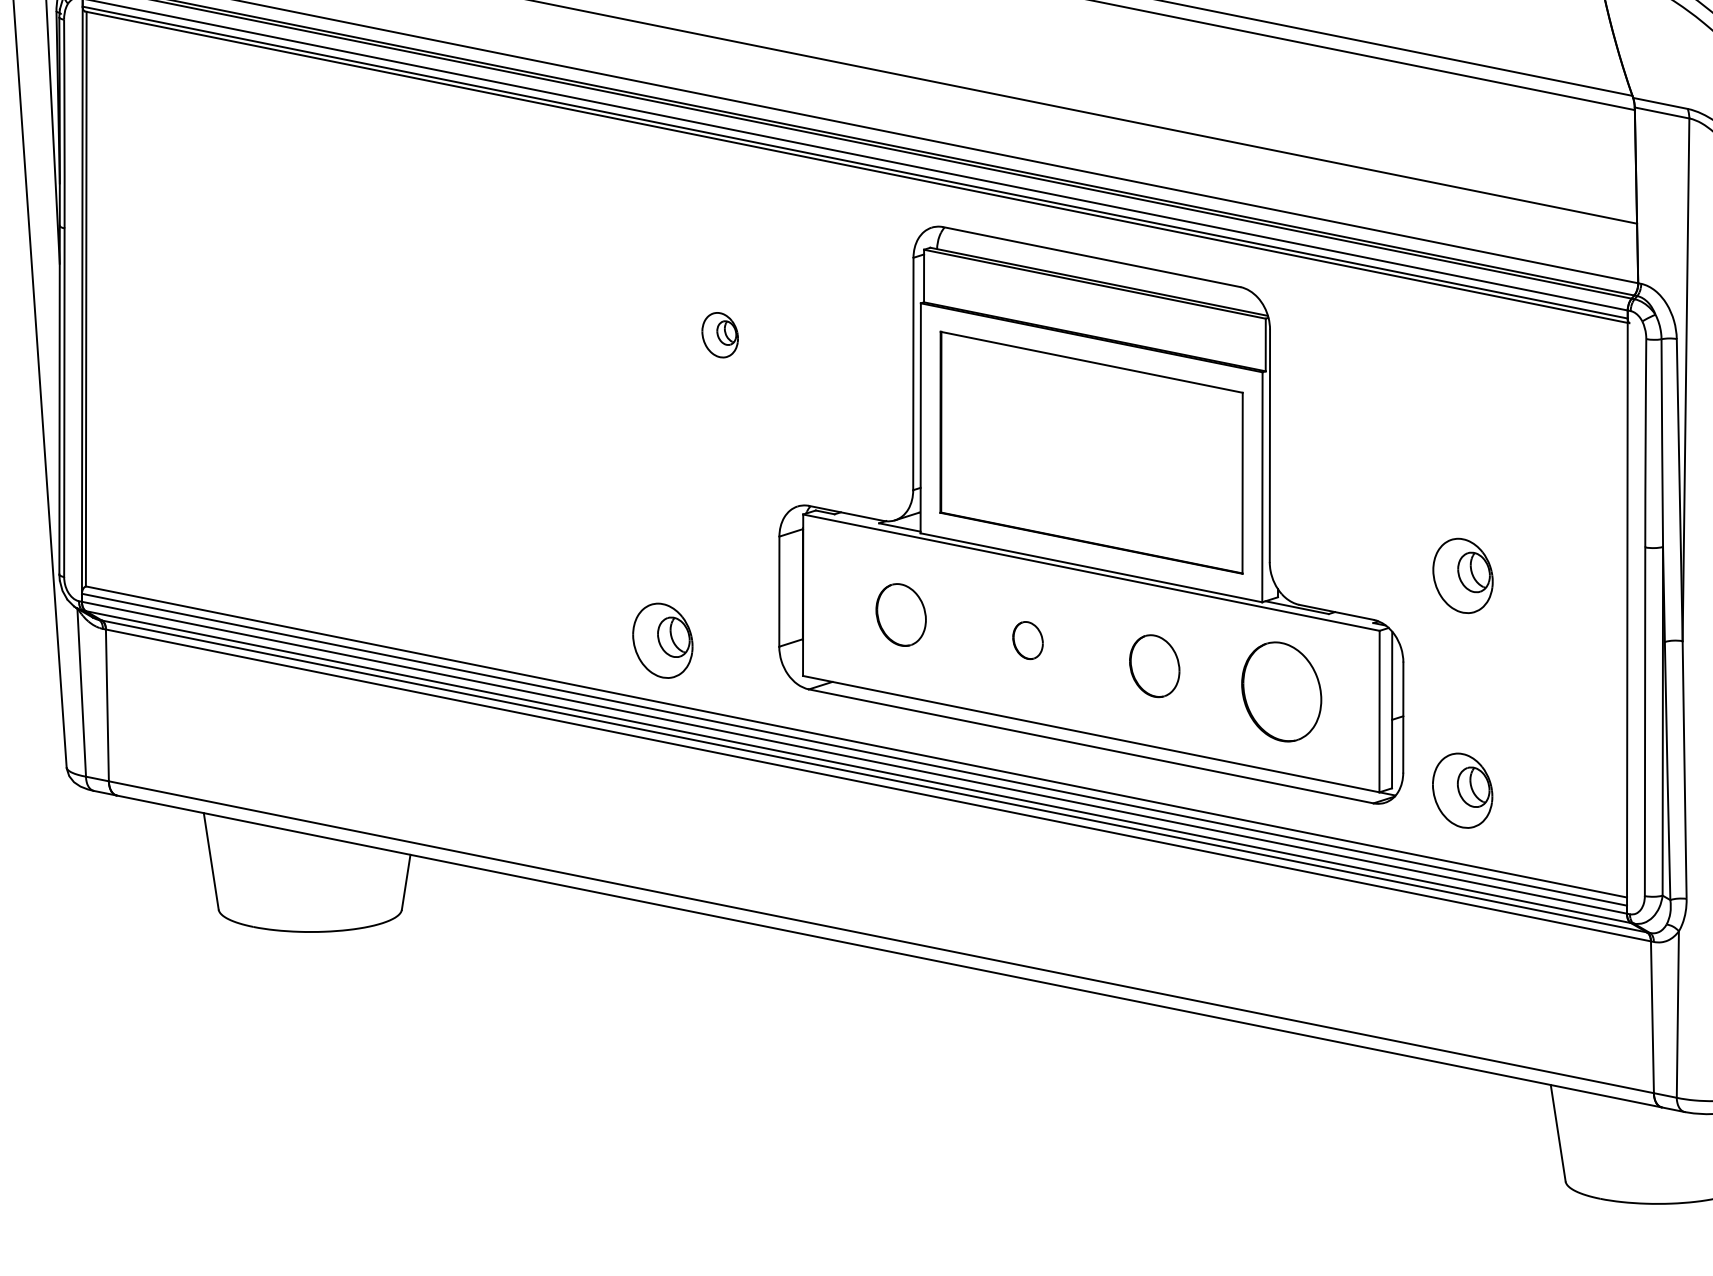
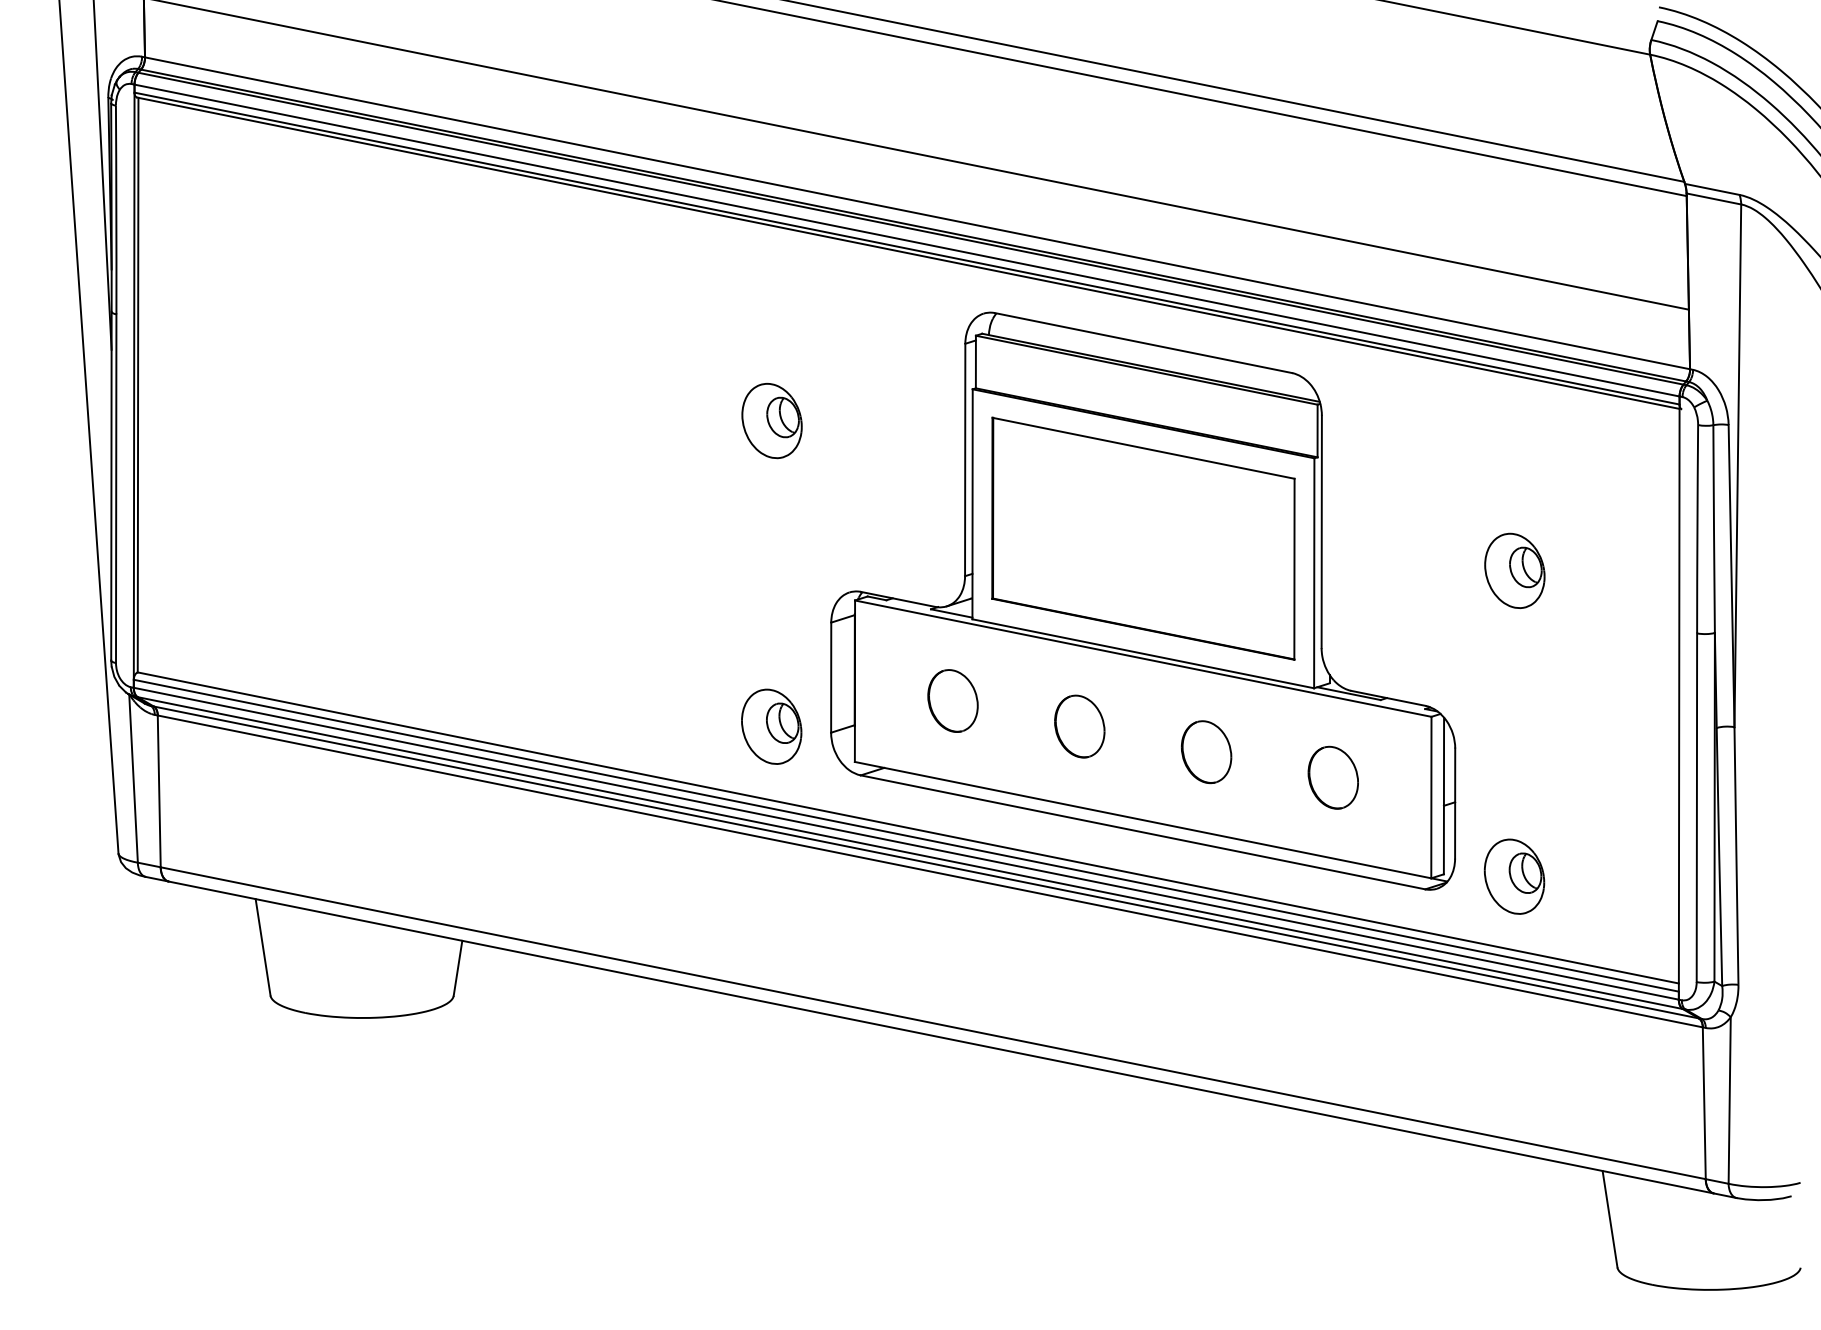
part: (719, 335) -> (771, 421), size x1.67
part: (1462, 575) -> (1514, 570), moved
part: (662, 640) -> (771, 726), moved
part: (1027, 640) -> (1079, 726), size x1.67
part: (1280, 691) -> (1332, 777), size x0.62

